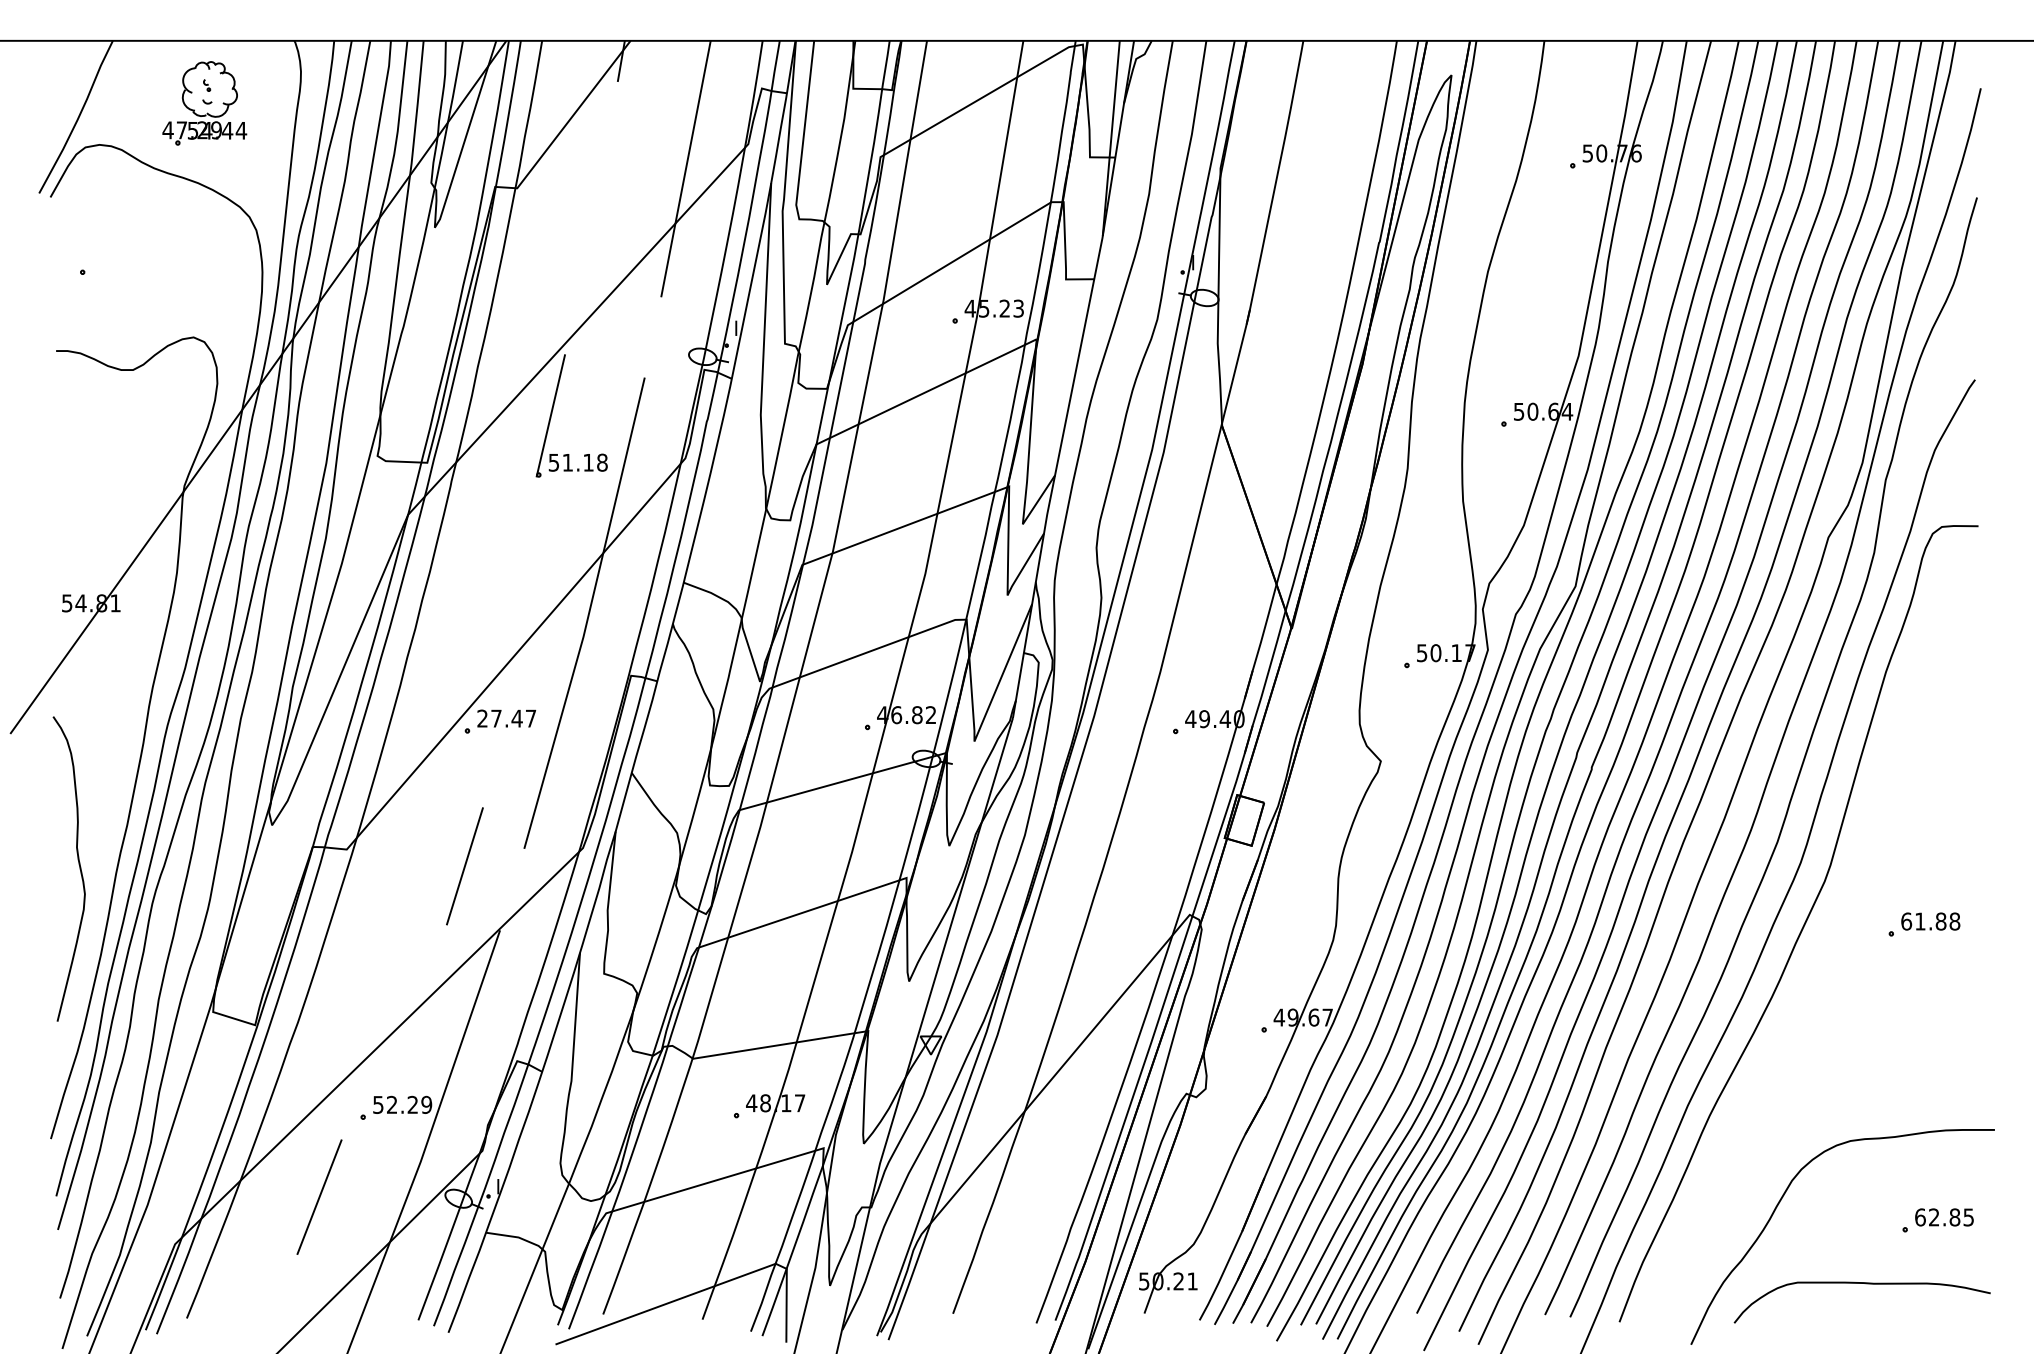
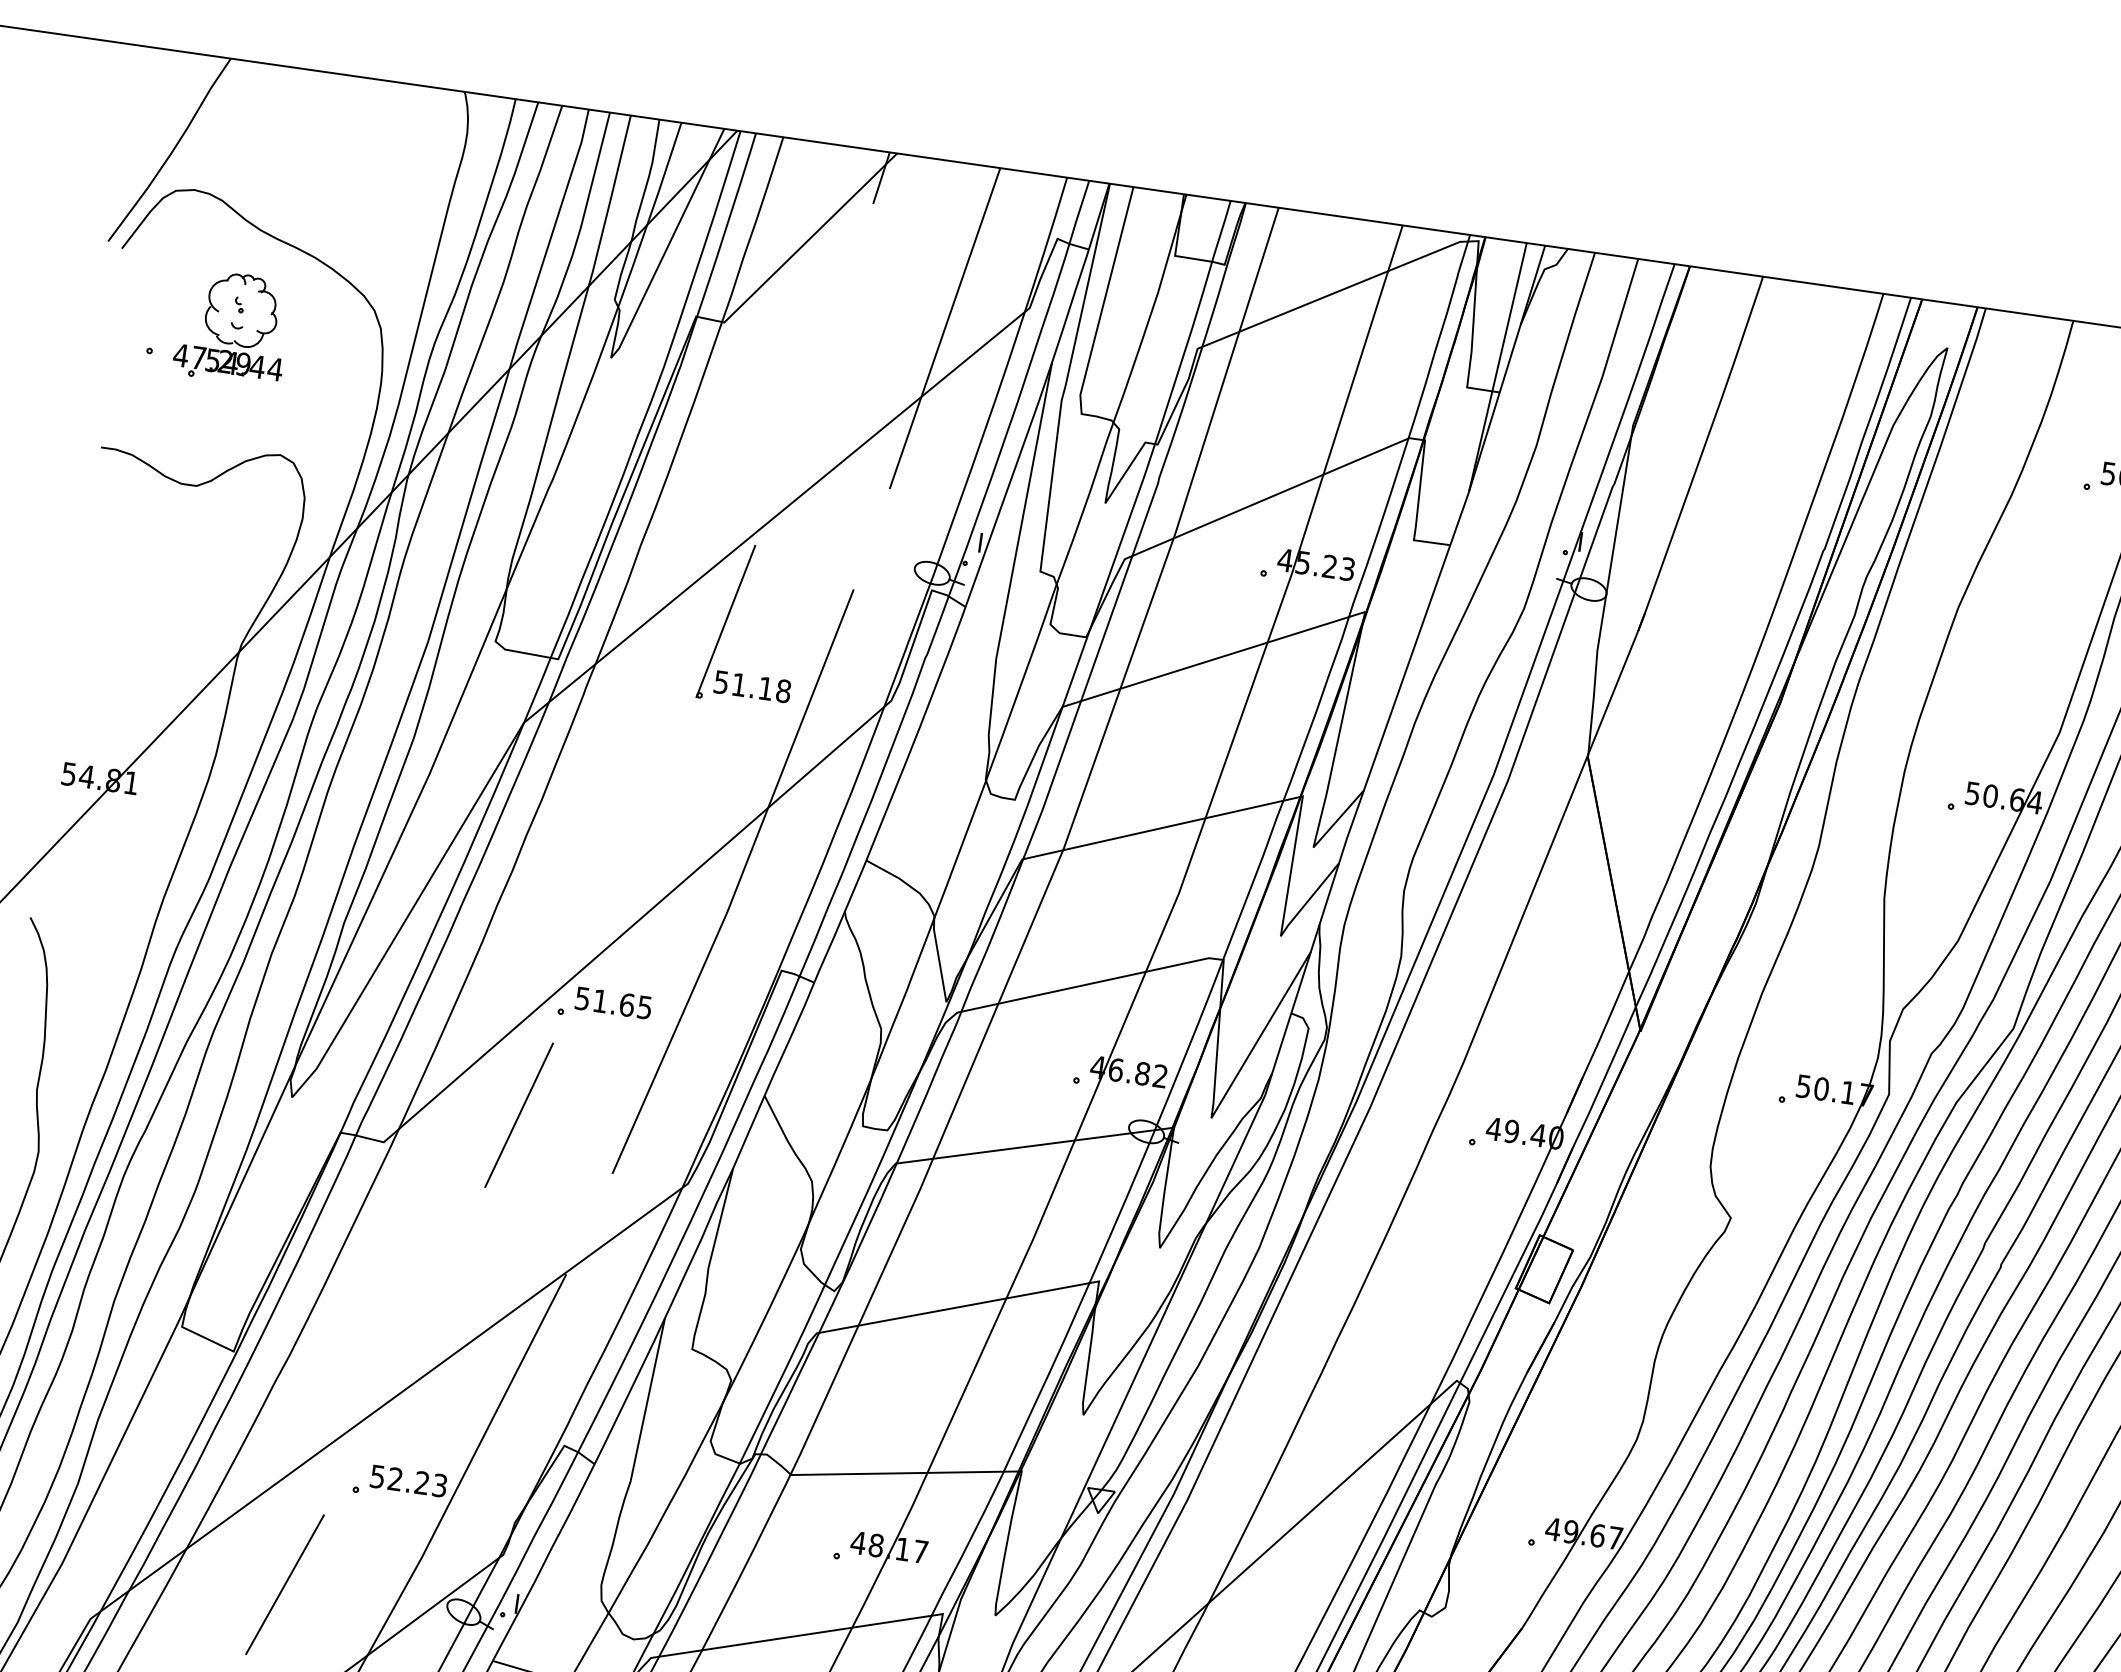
part: (204, 103) -> (232, 327), moved
text: (506, 718) -> (613, 1002), 27.47 -> 51.65
line: (464, 866) -> (518, 1115), moved
text: (426, 1104) -> (439, 1485), 52.29 -> 52.23

